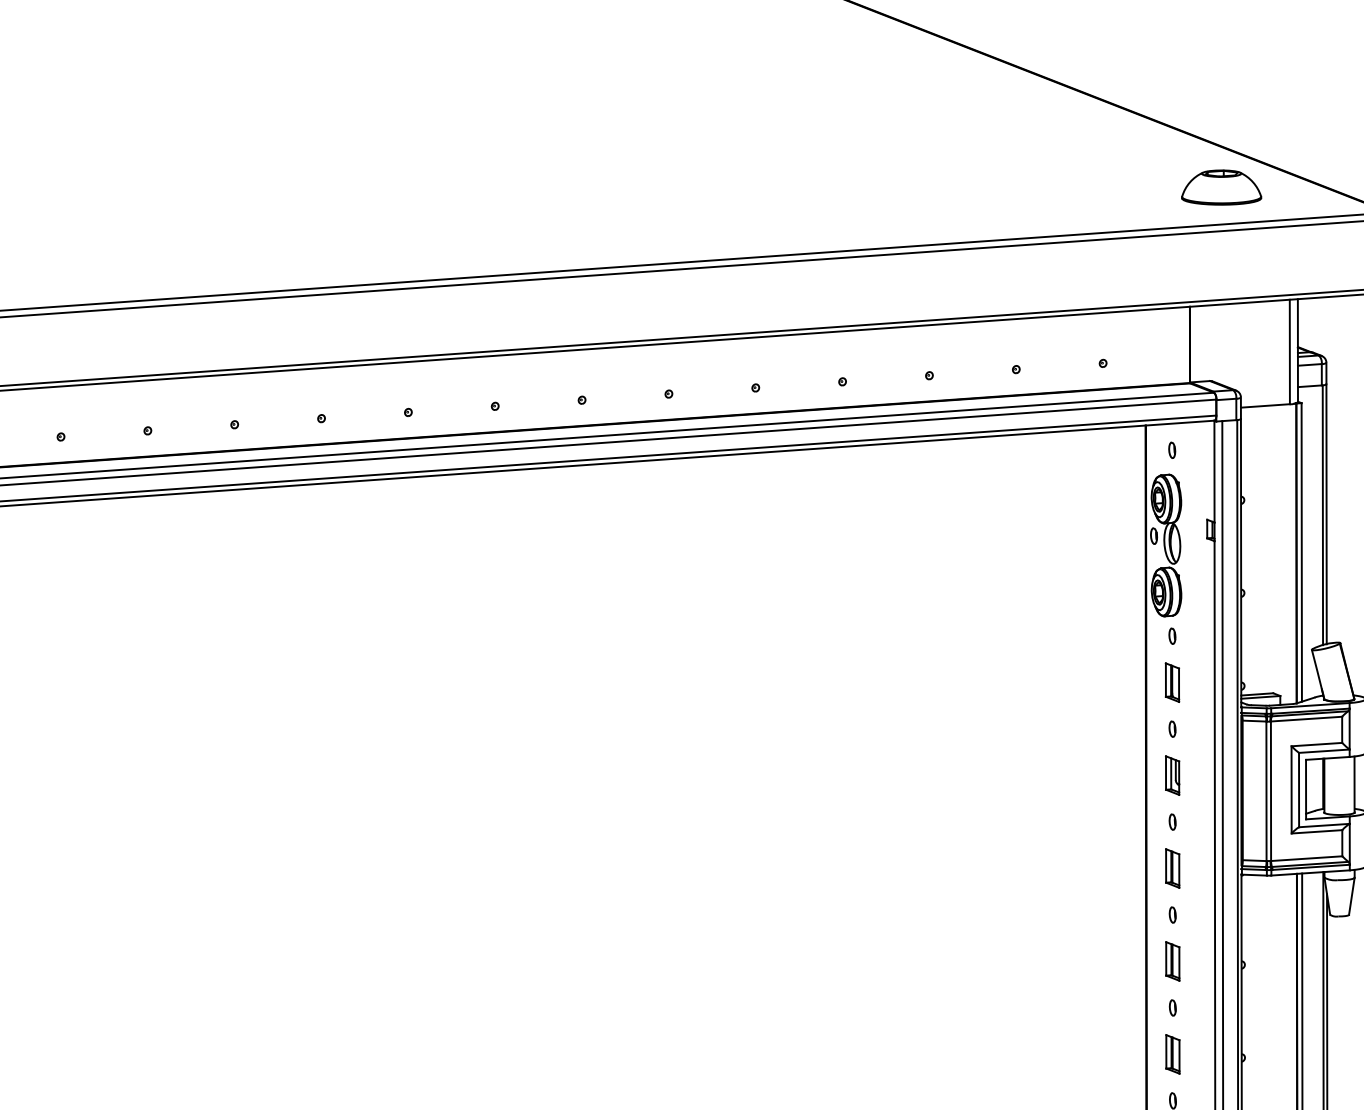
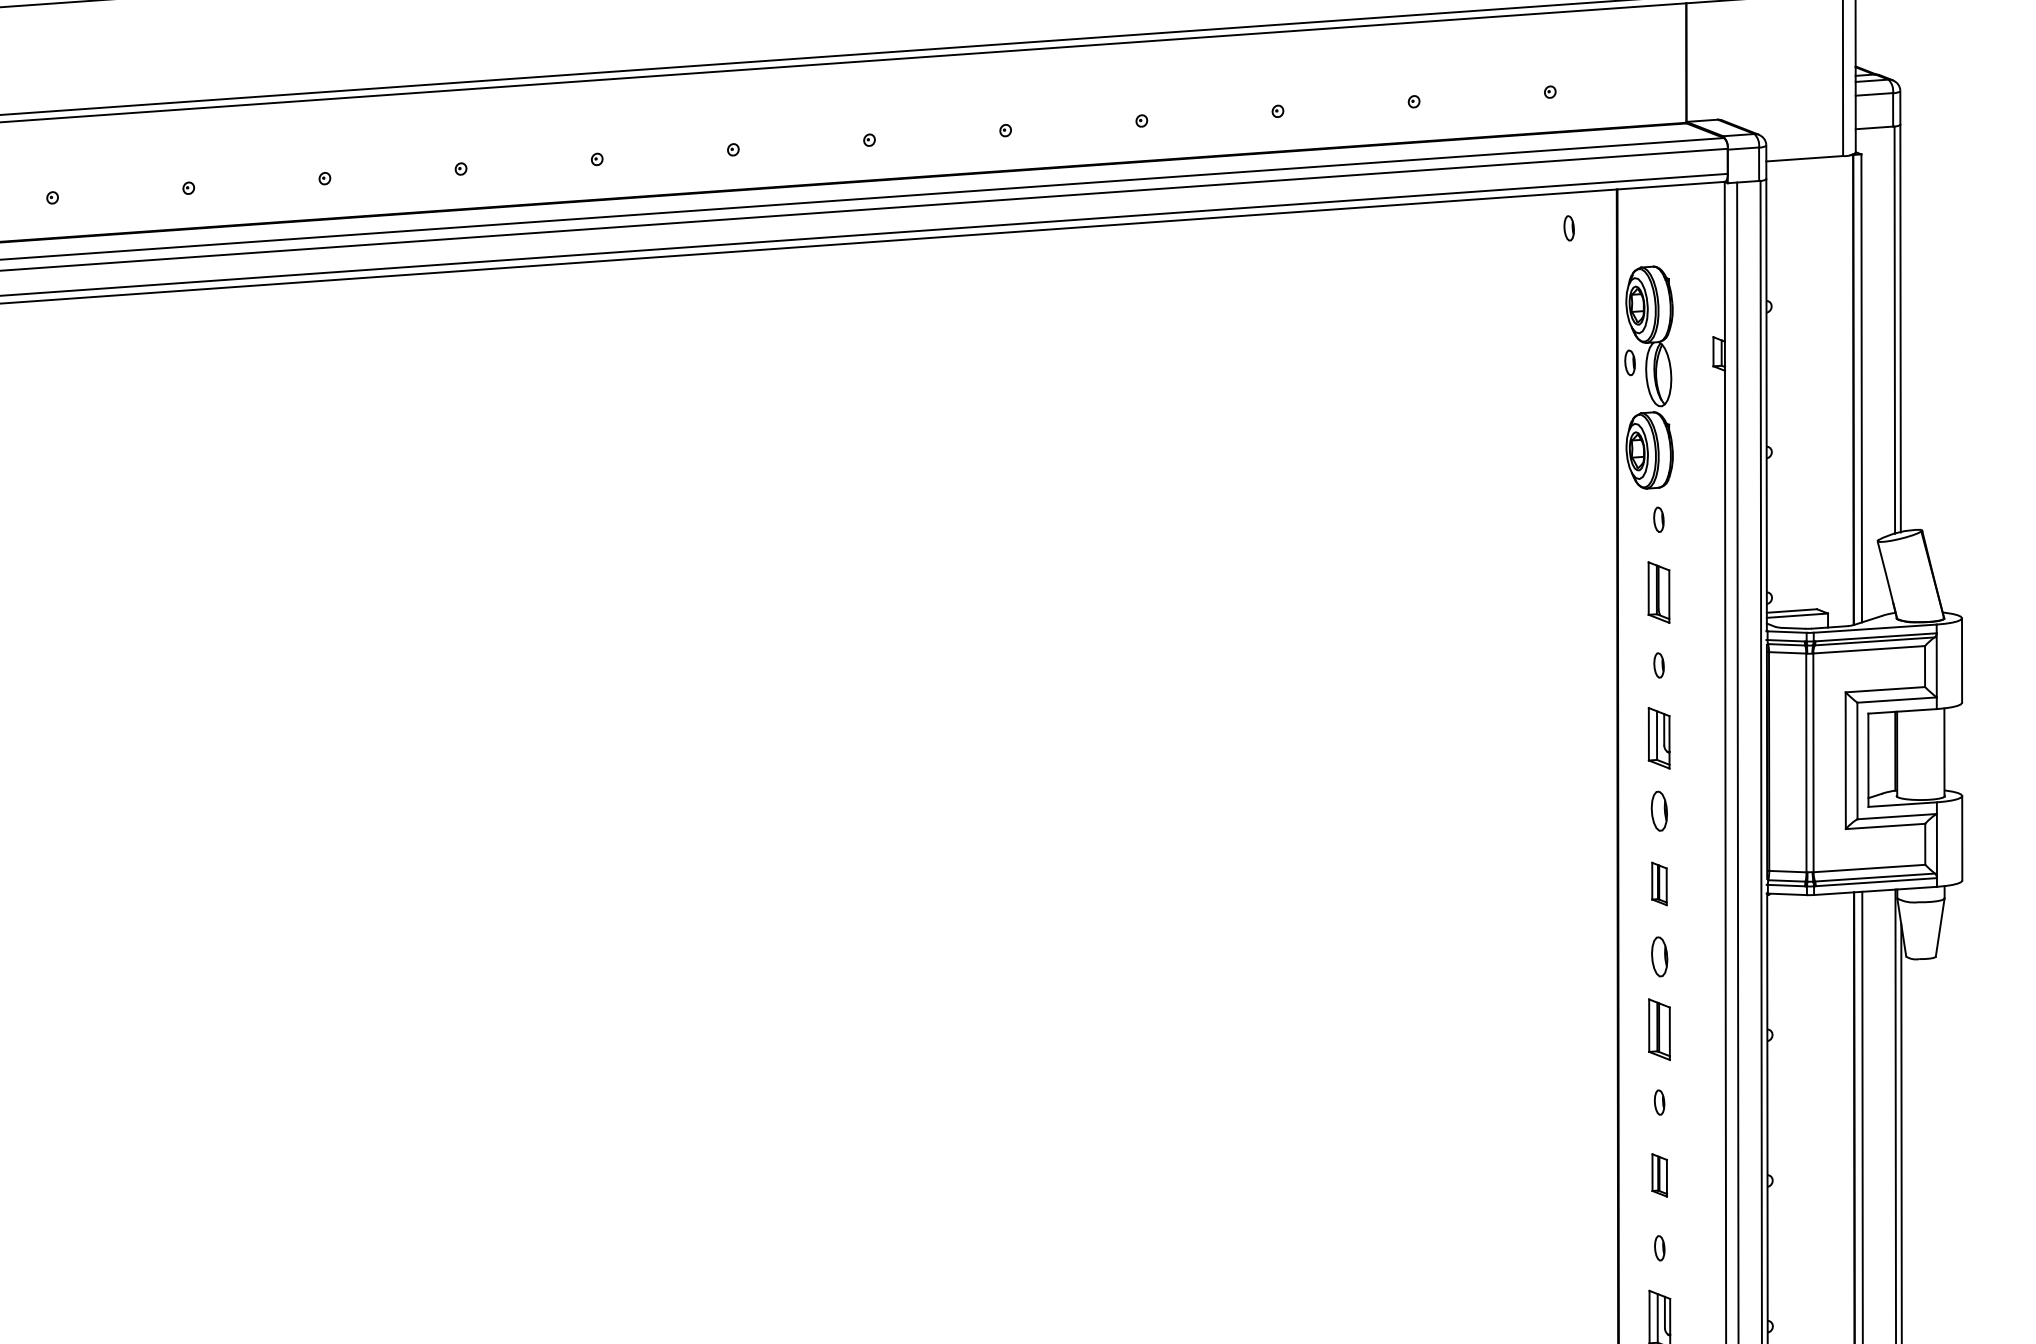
part: (1172, 449) -> (1569, 227), moved
part: (1172, 821) -> (1659, 810), size x1.6
part: (1172, 868) -> (1659, 883), size x0.7
part: (1172, 914) -> (1659, 956), size x1.6
part: (1172, 1054) -> (1659, 1175), size x0.7

